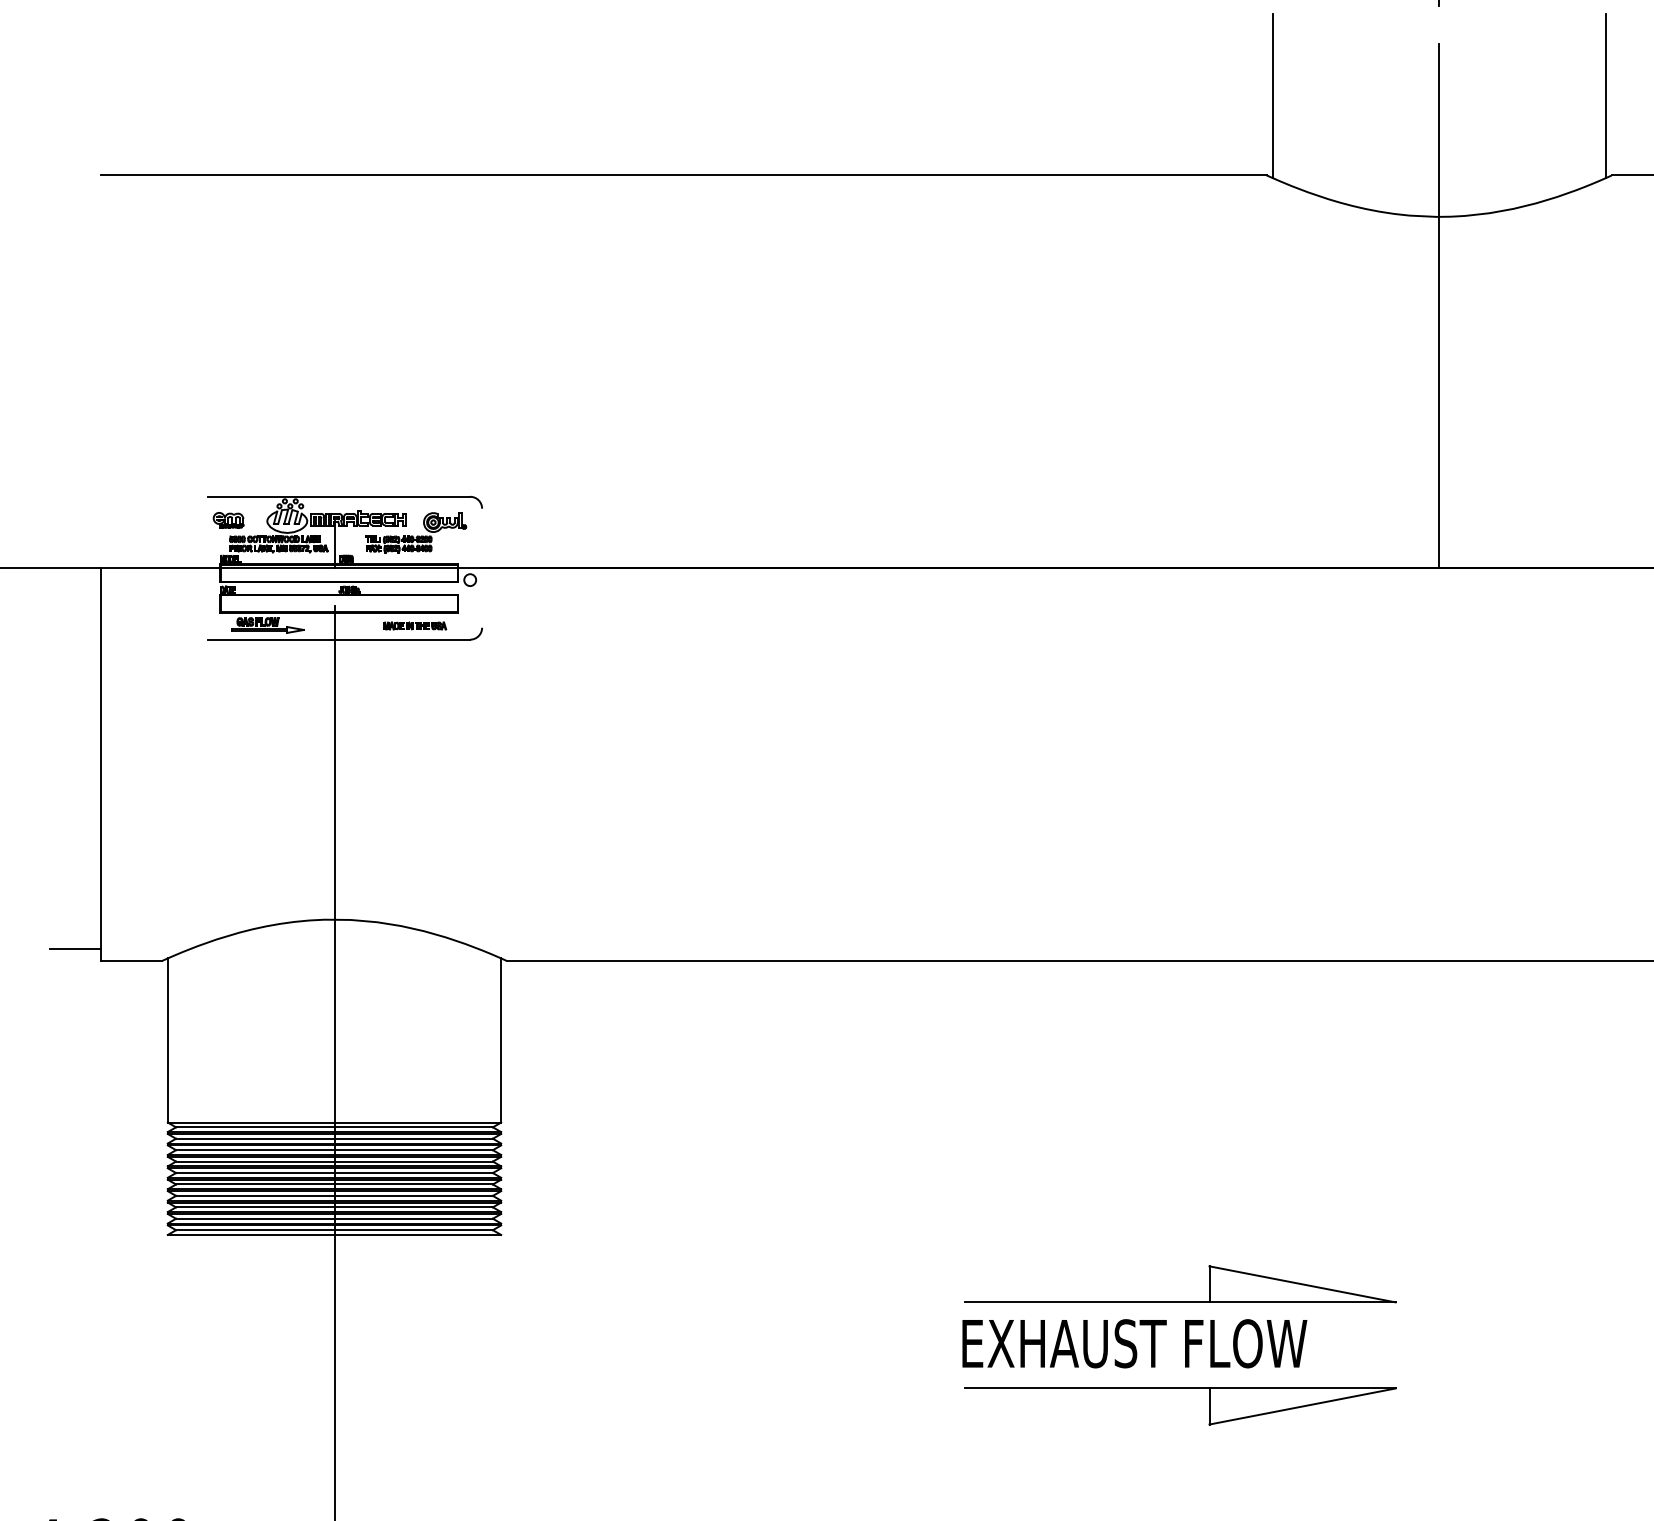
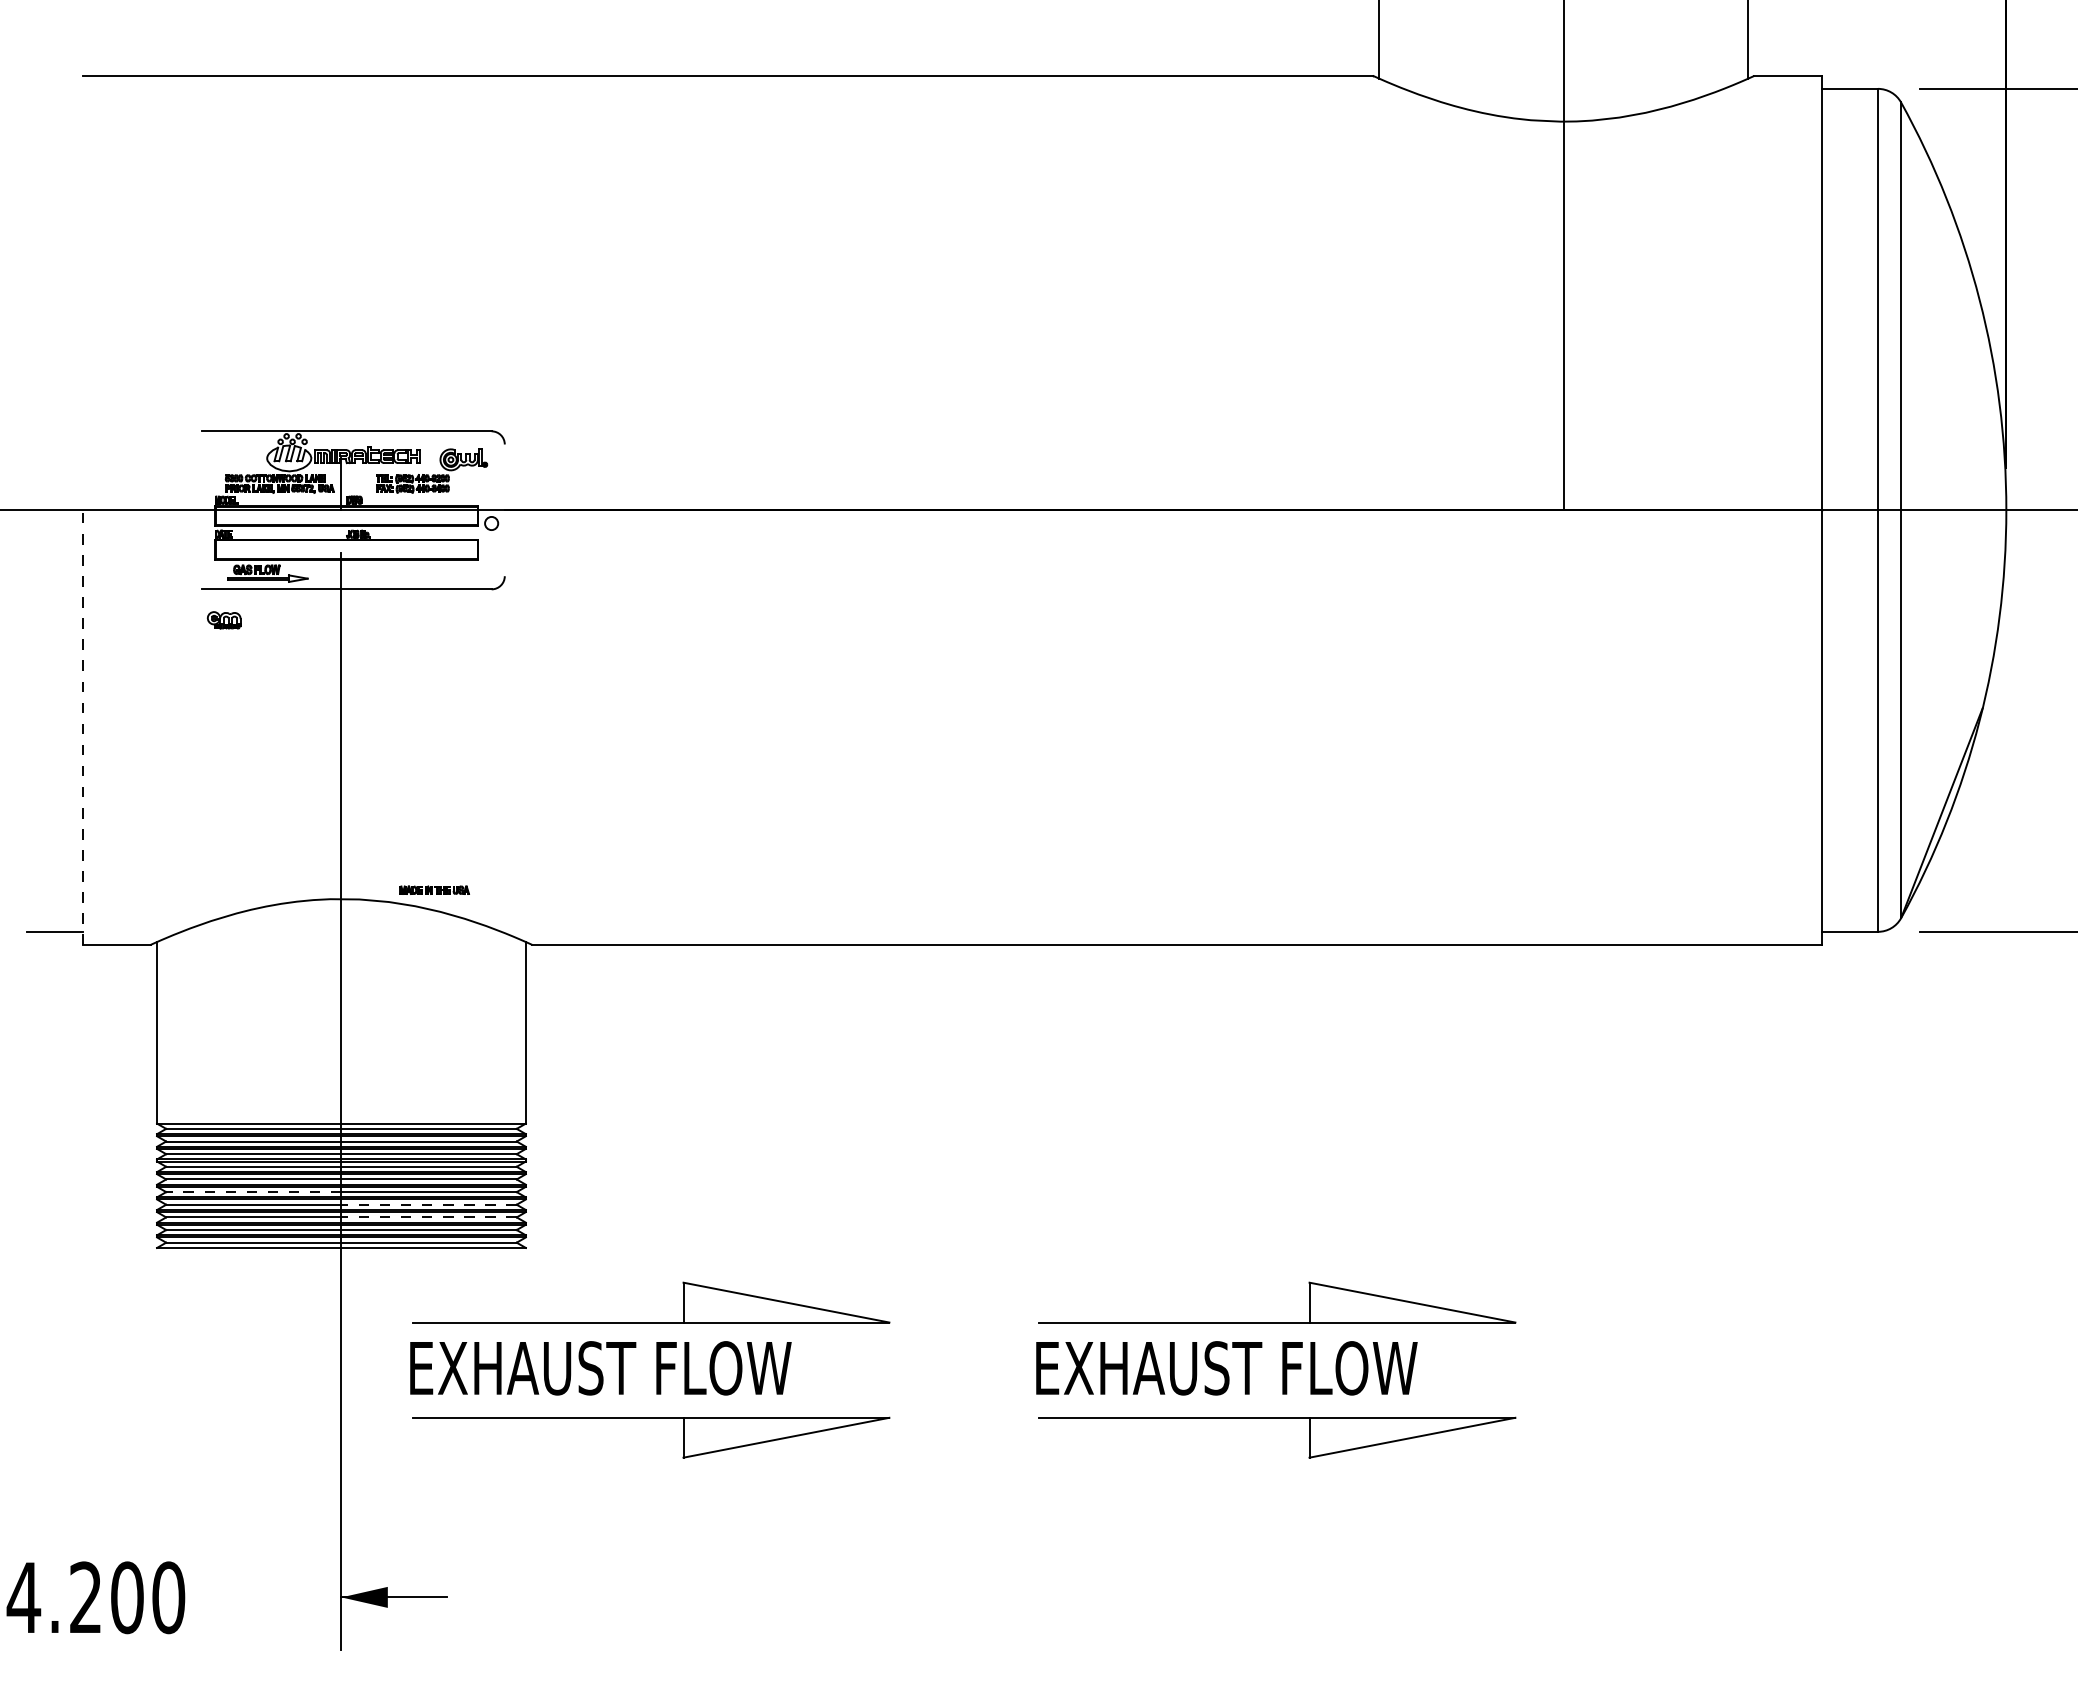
part: (227, 520) -> (223, 620), moved
part: (414, 625) -> (434, 889), moved
line: (101, 764) -> (83, 727), solid -> dashed
line: (254, 1184) -> (253, 1192), solid -> dashed
line: (414, 1195) -> (429, 1204), solid -> dashed
line: (414, 1207) -> (429, 1217), solid -> dashed
part: (613, 1344) -> (650, 1369), added

